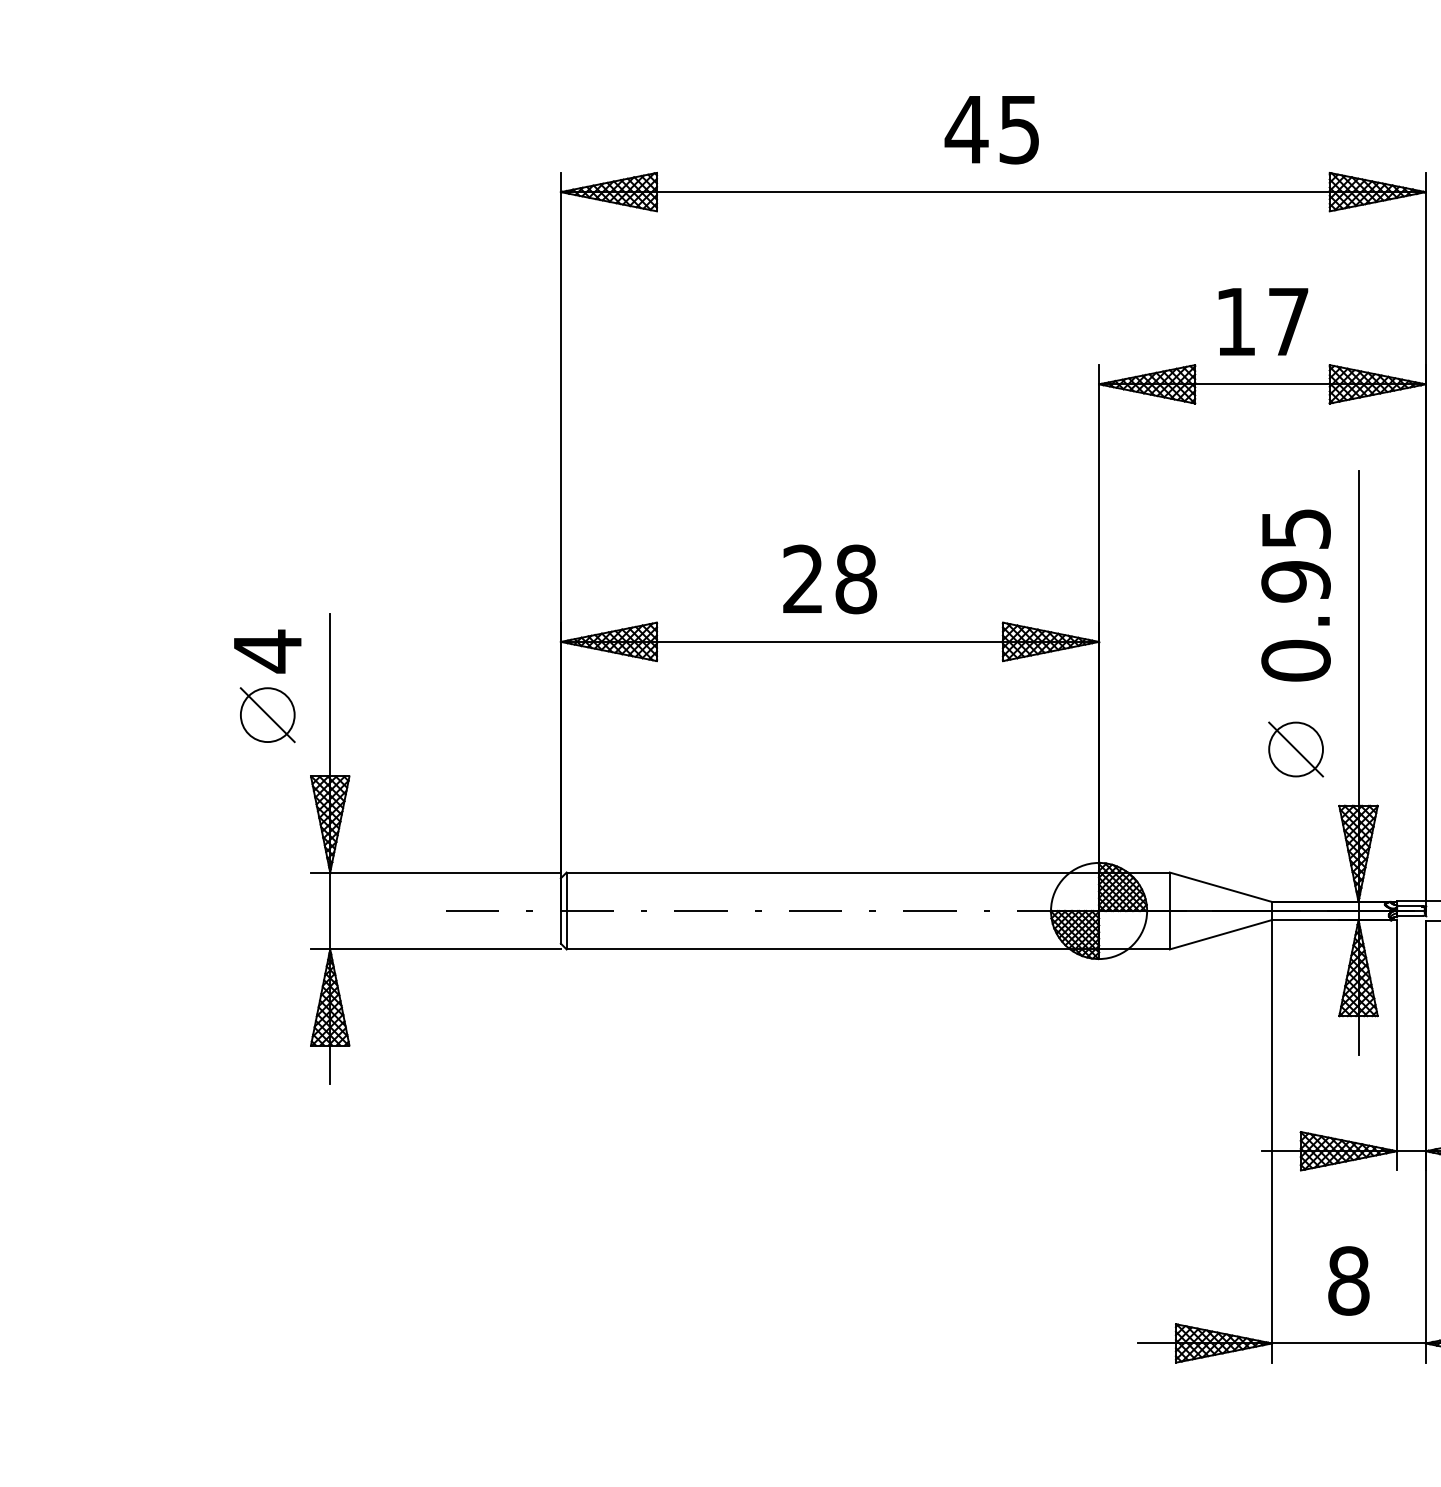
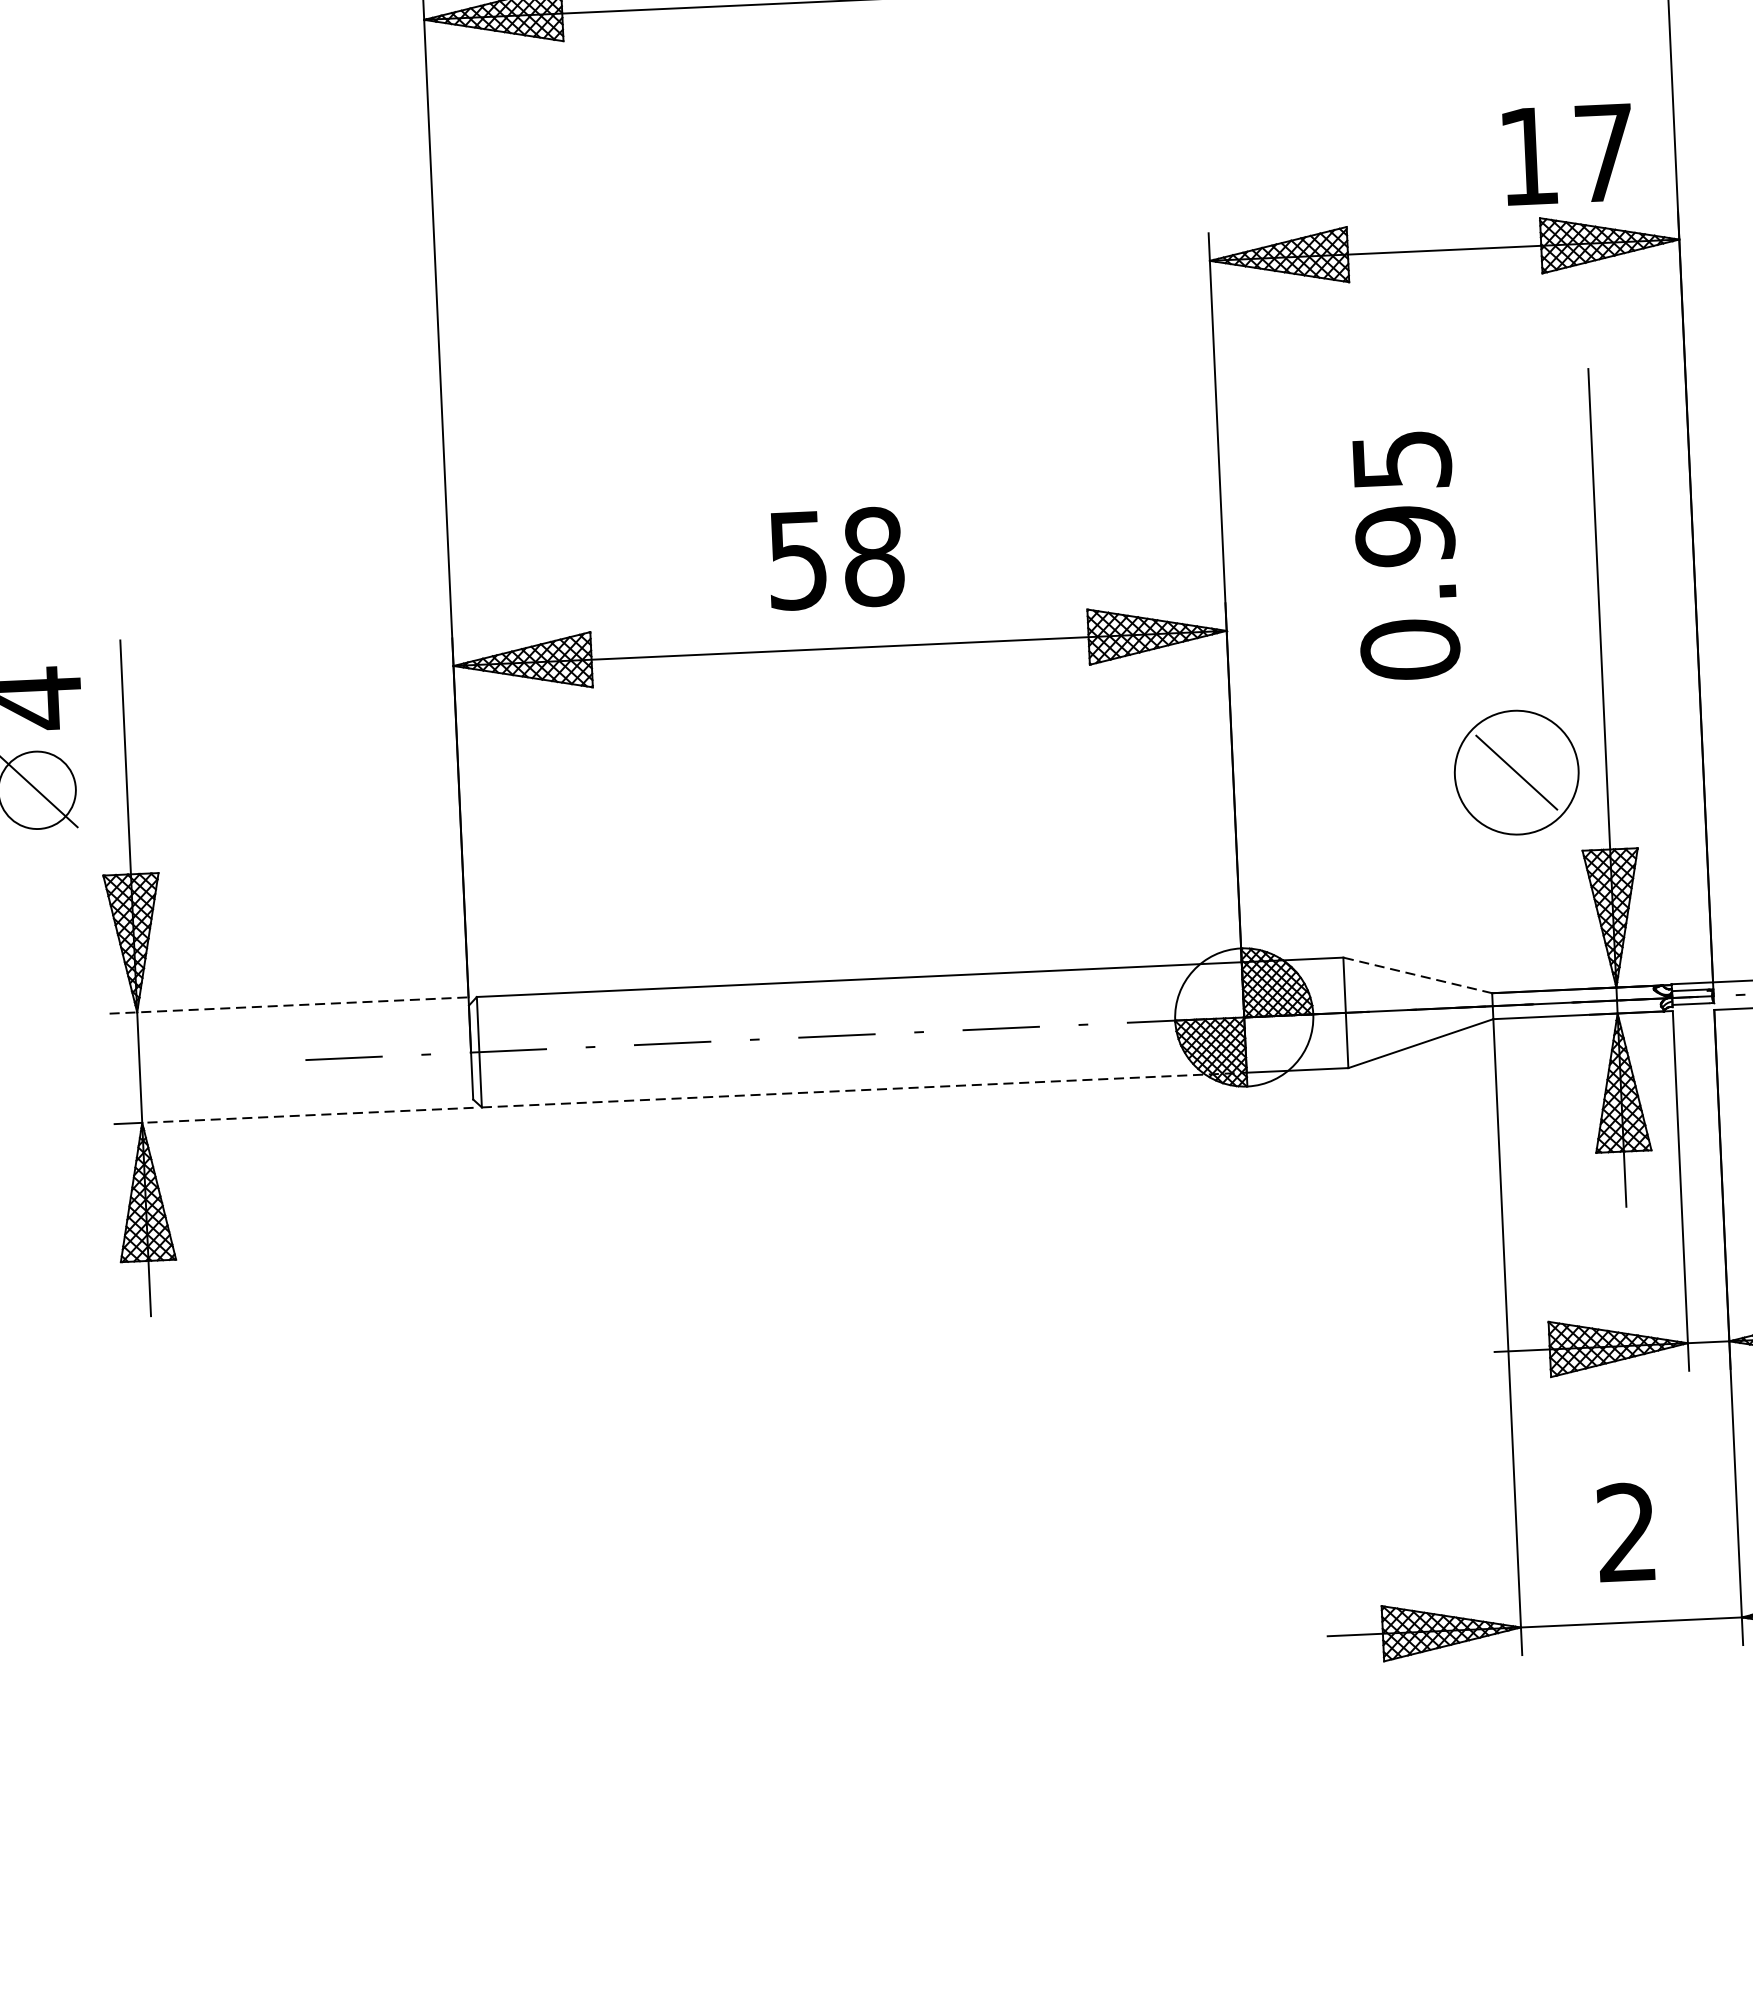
text: (1263, 321) -> (1568, 154), moved
text: (802, 579) -> (796, 560), 28 -> 58
text: (1295, 595) -> (1405, 555), moved
circle: (1295, 749) -> (1515, 772), size x1.6
line: (435, 872) -> (288, 1005), solid -> dashed
line: (1220, 887) -> (1417, 975), solid -> dashed
line: (445, 949) -> (307, 1115), solid -> dashed
line: (833, 949) -> (865, 1090), solid -> dashed
text: (1348, 1280) -> (1626, 1532), 8 -> 2

